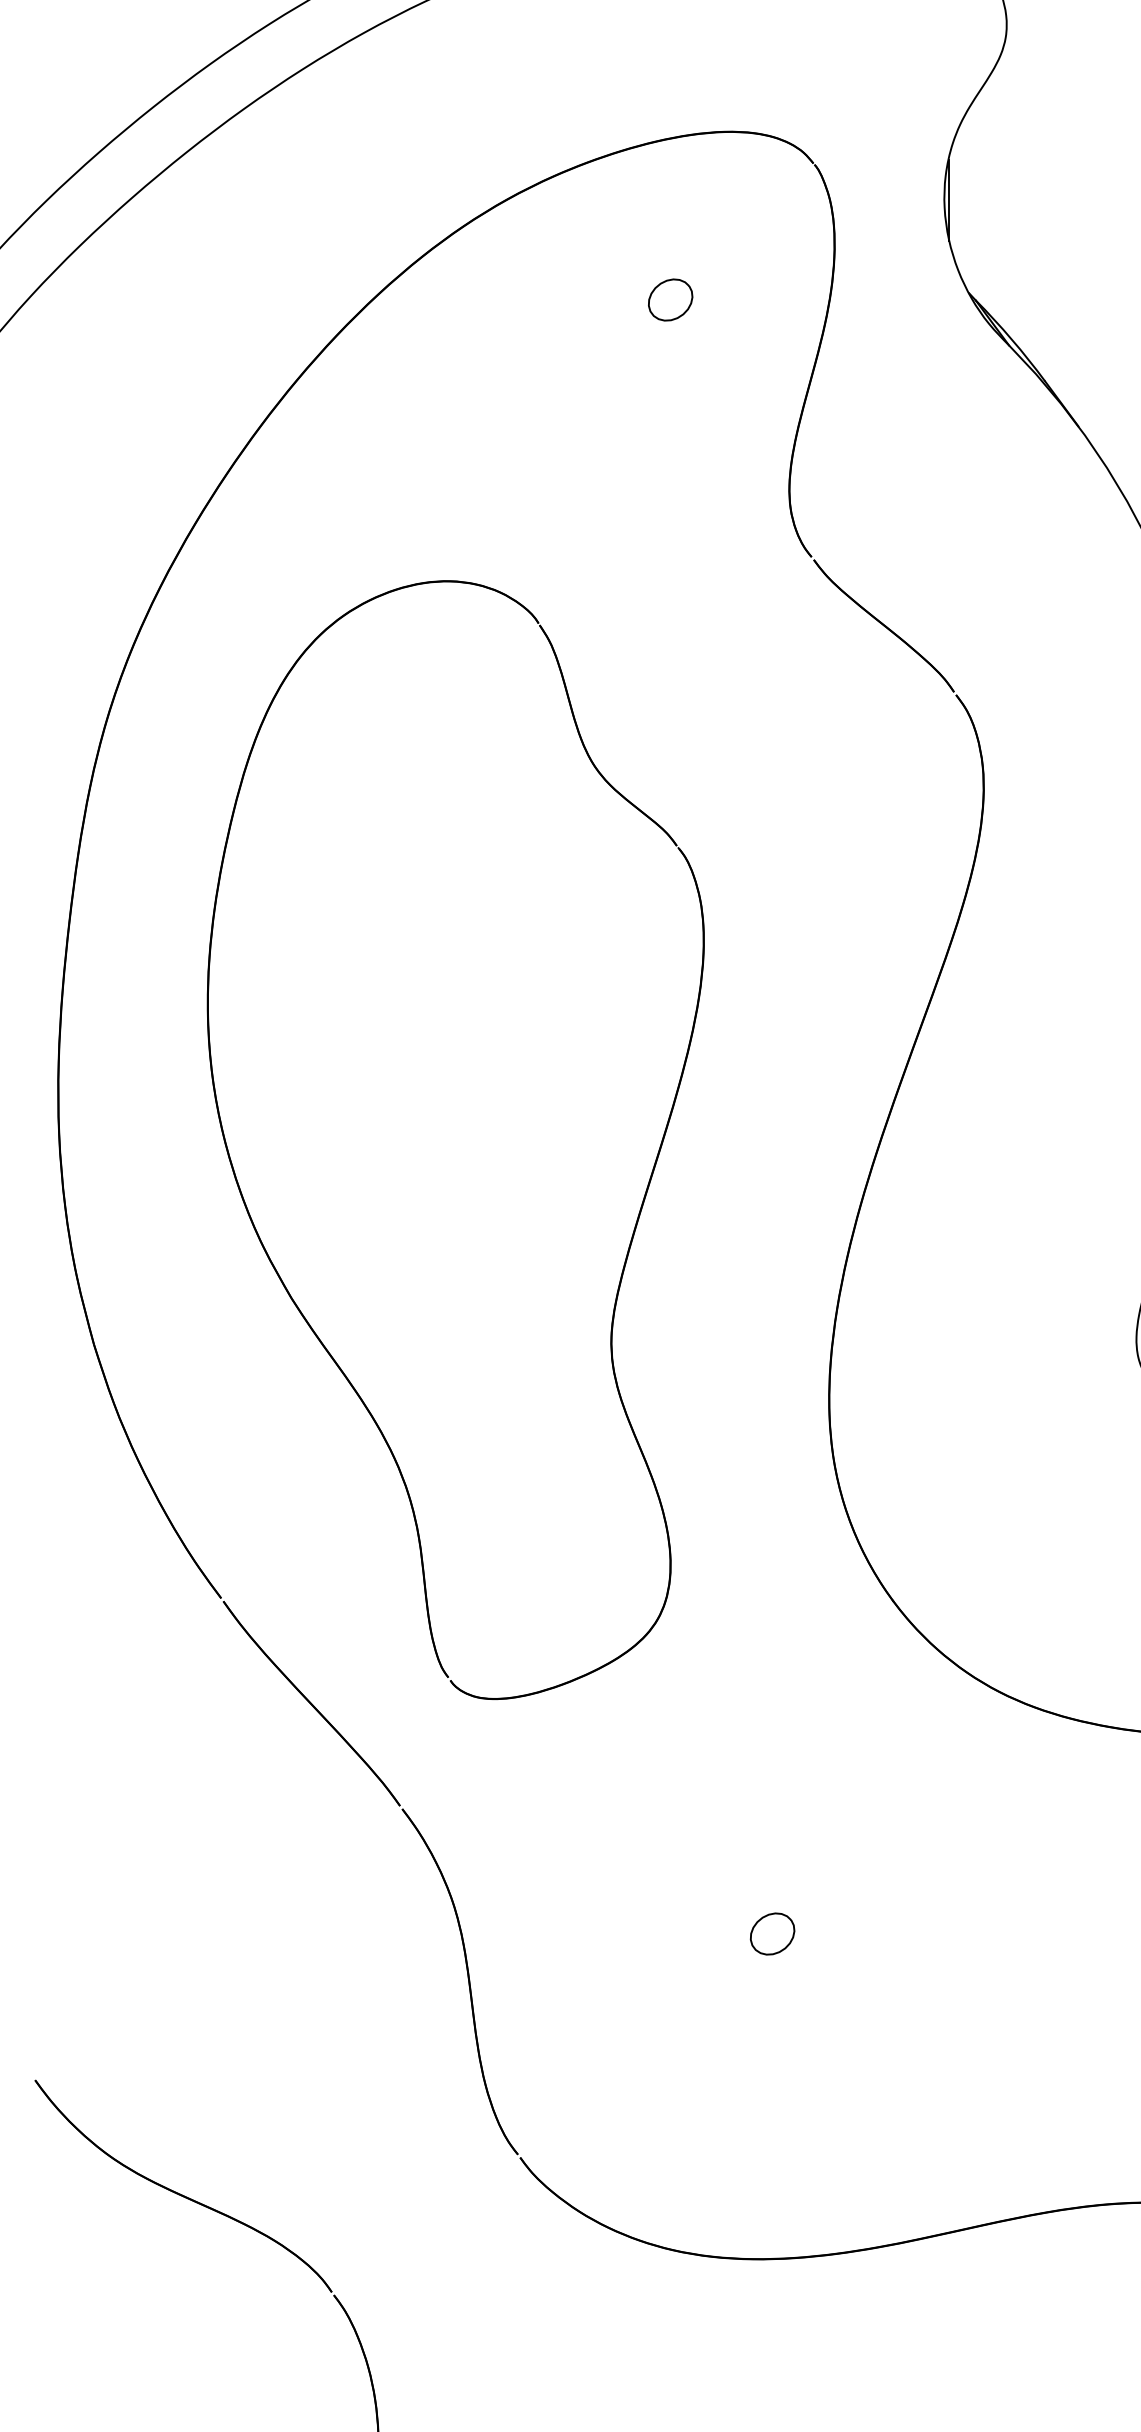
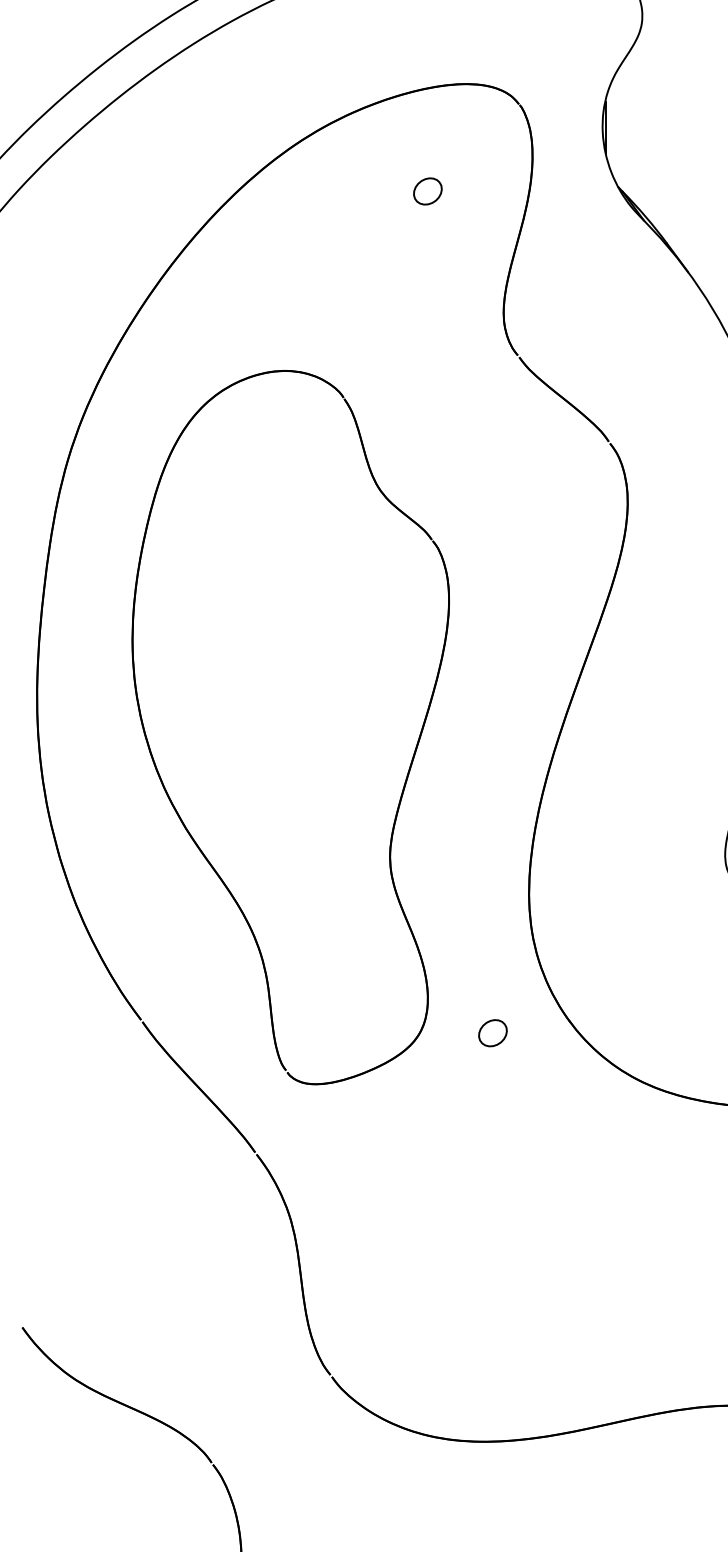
part: (771, 1934) -> (492, 1033), moved

